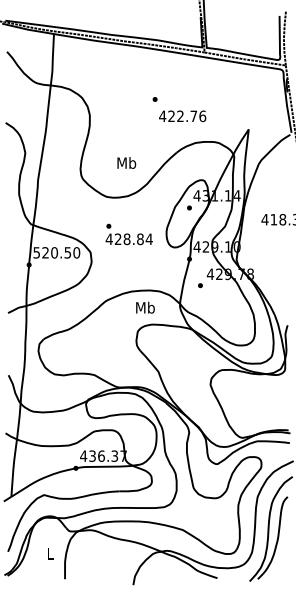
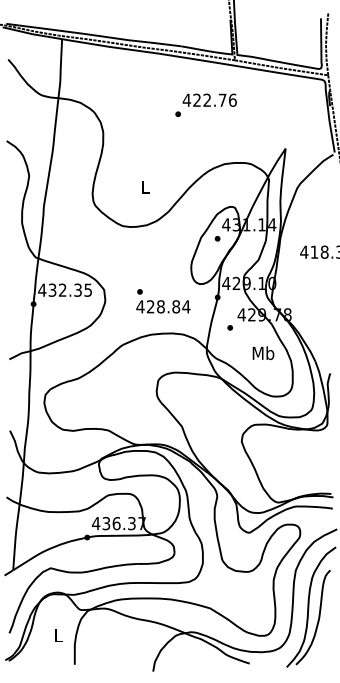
text: (182, 116) -> (209, 100), moved
text: (126, 162) -> (145, 186), Mb -> L
text: (128, 234) -> (162, 301), moved
text: (56, 252) -> (64, 289), 520.50 -> 432.35
text: (145, 307) -> (263, 352), moved

